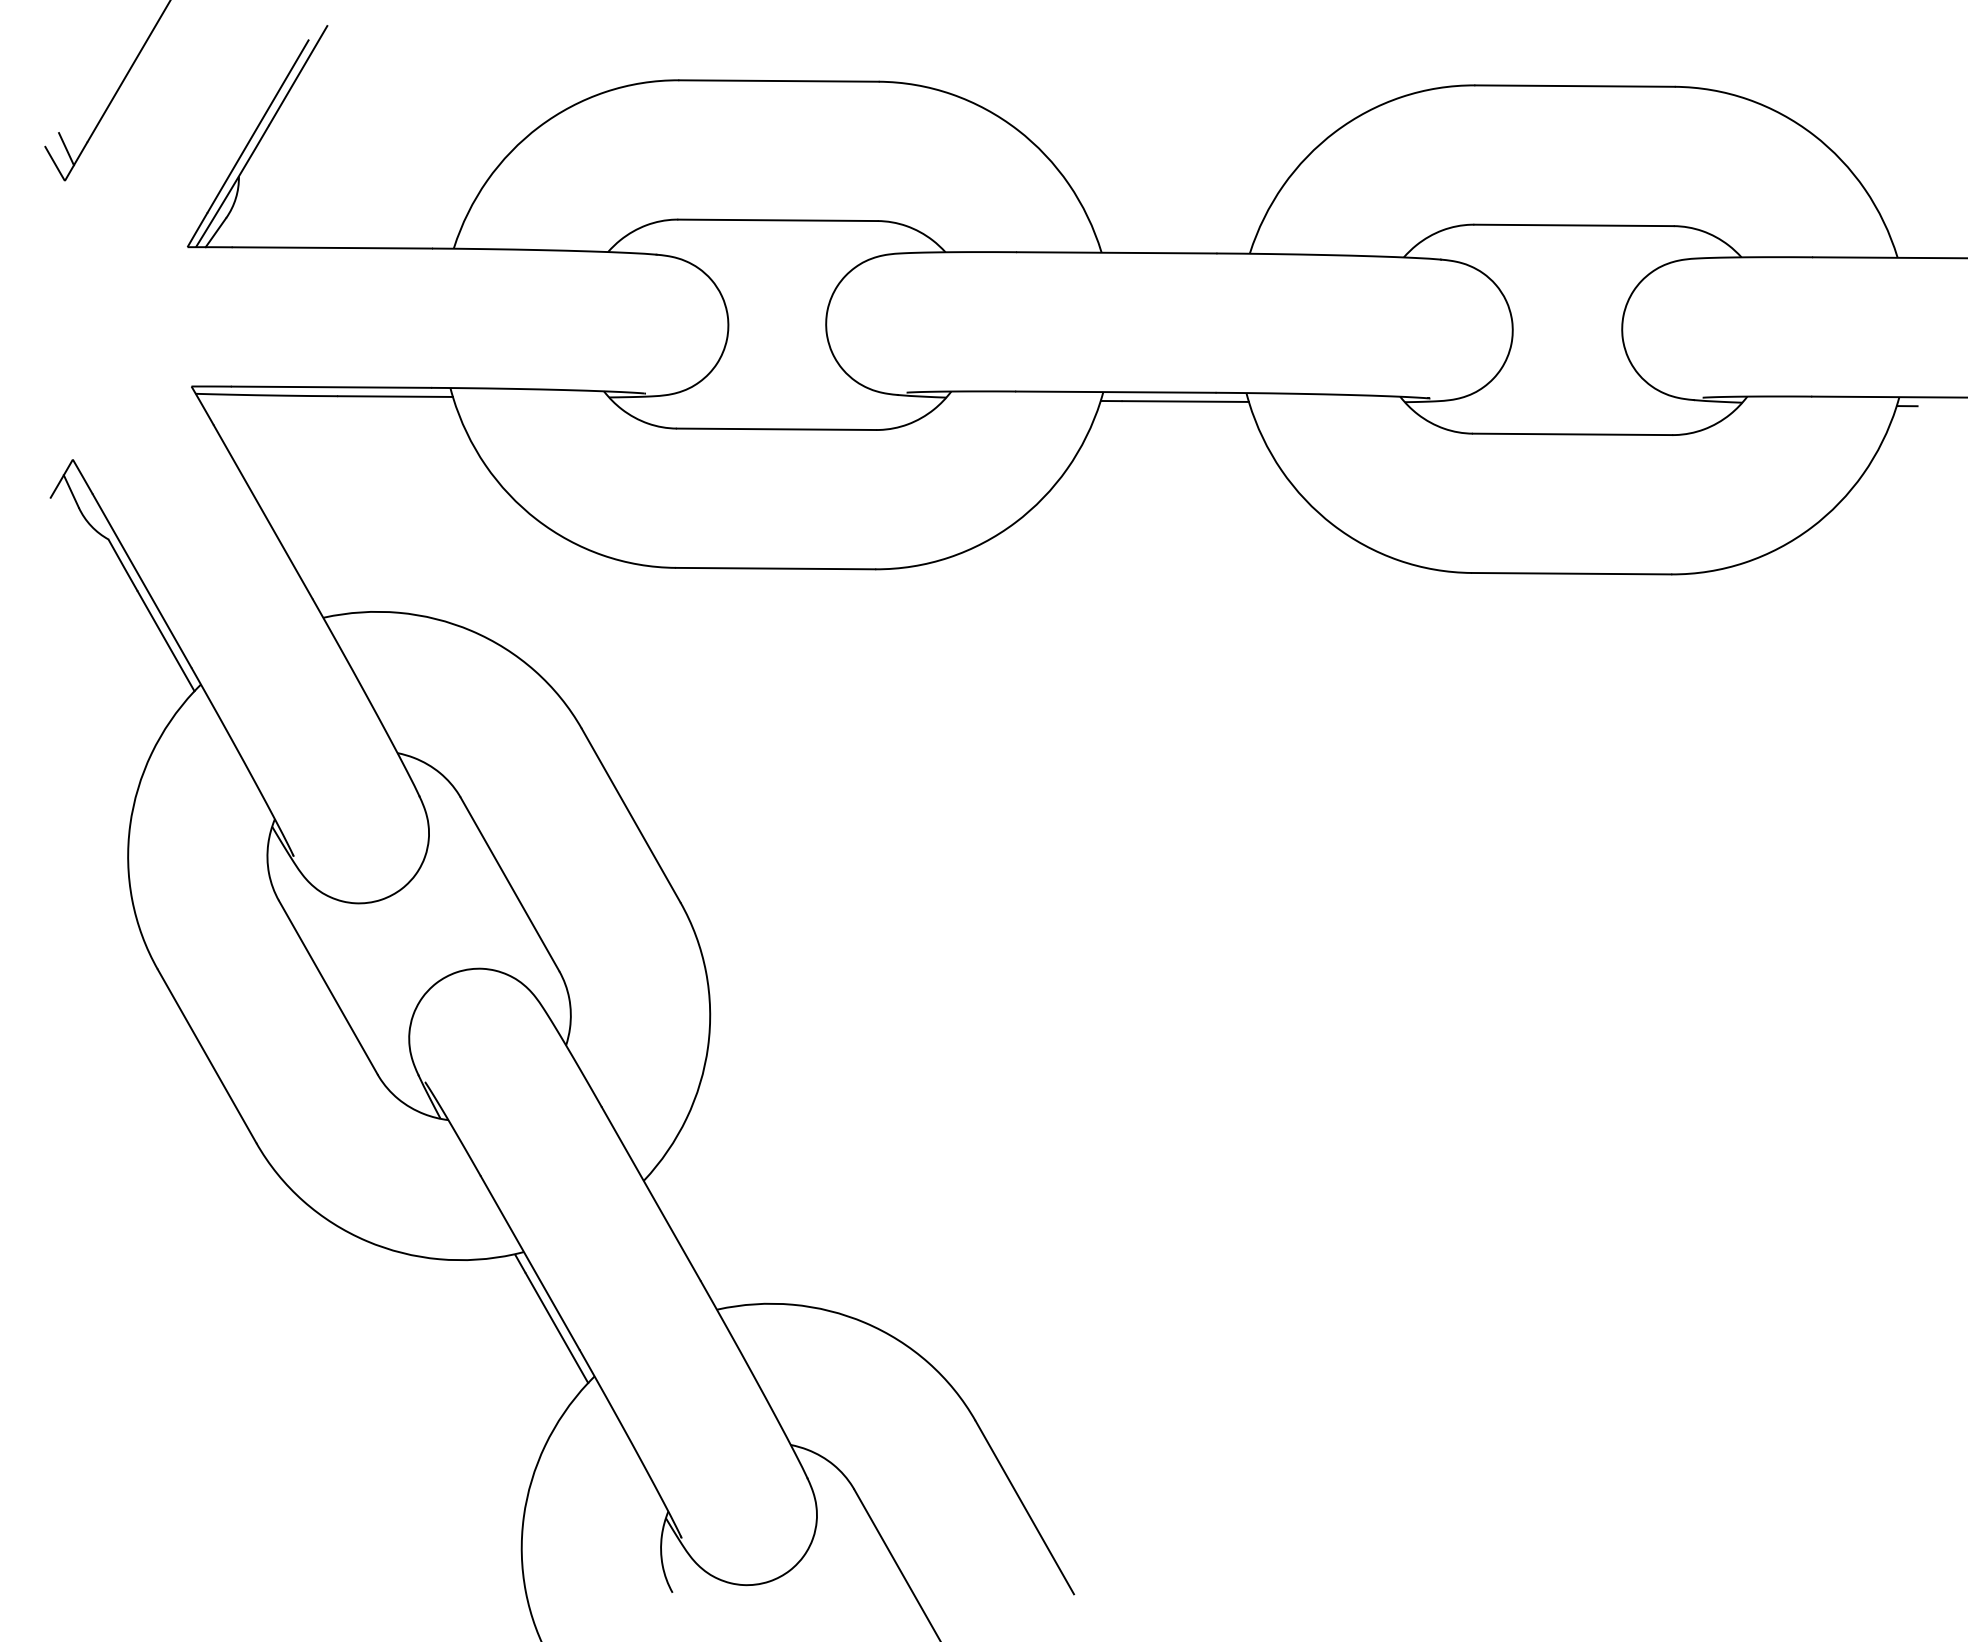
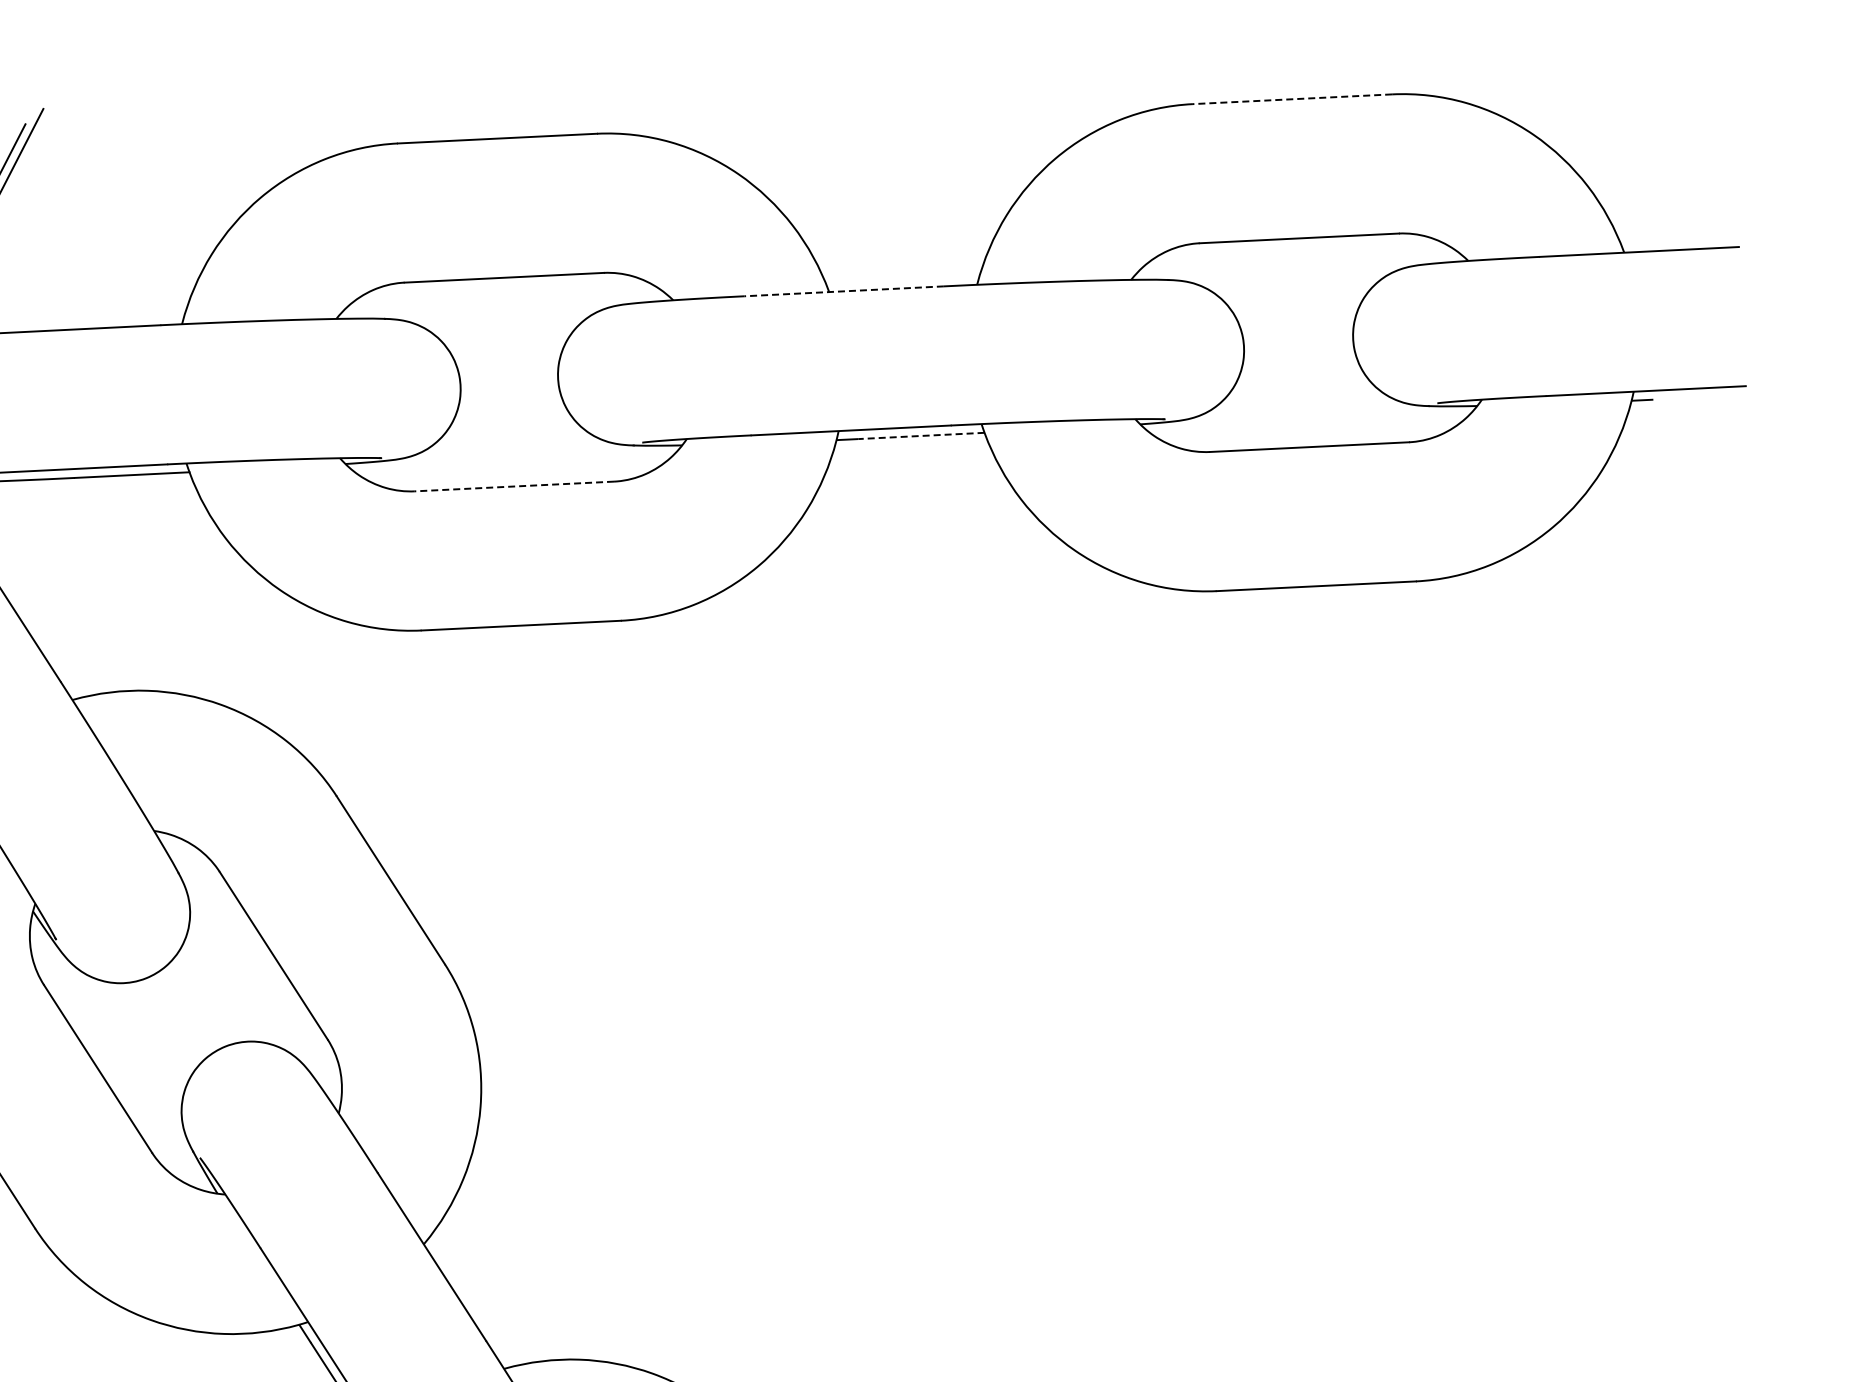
line: (1575, 86) -> (1293, 99), solid -> dashed
line: (1116, 252) -> (843, 290), solid -> dashed
line: (1185, 401) -> (921, 435), solid -> dashed
line: (776, 429) -> (514, 486), solid -> dashed

